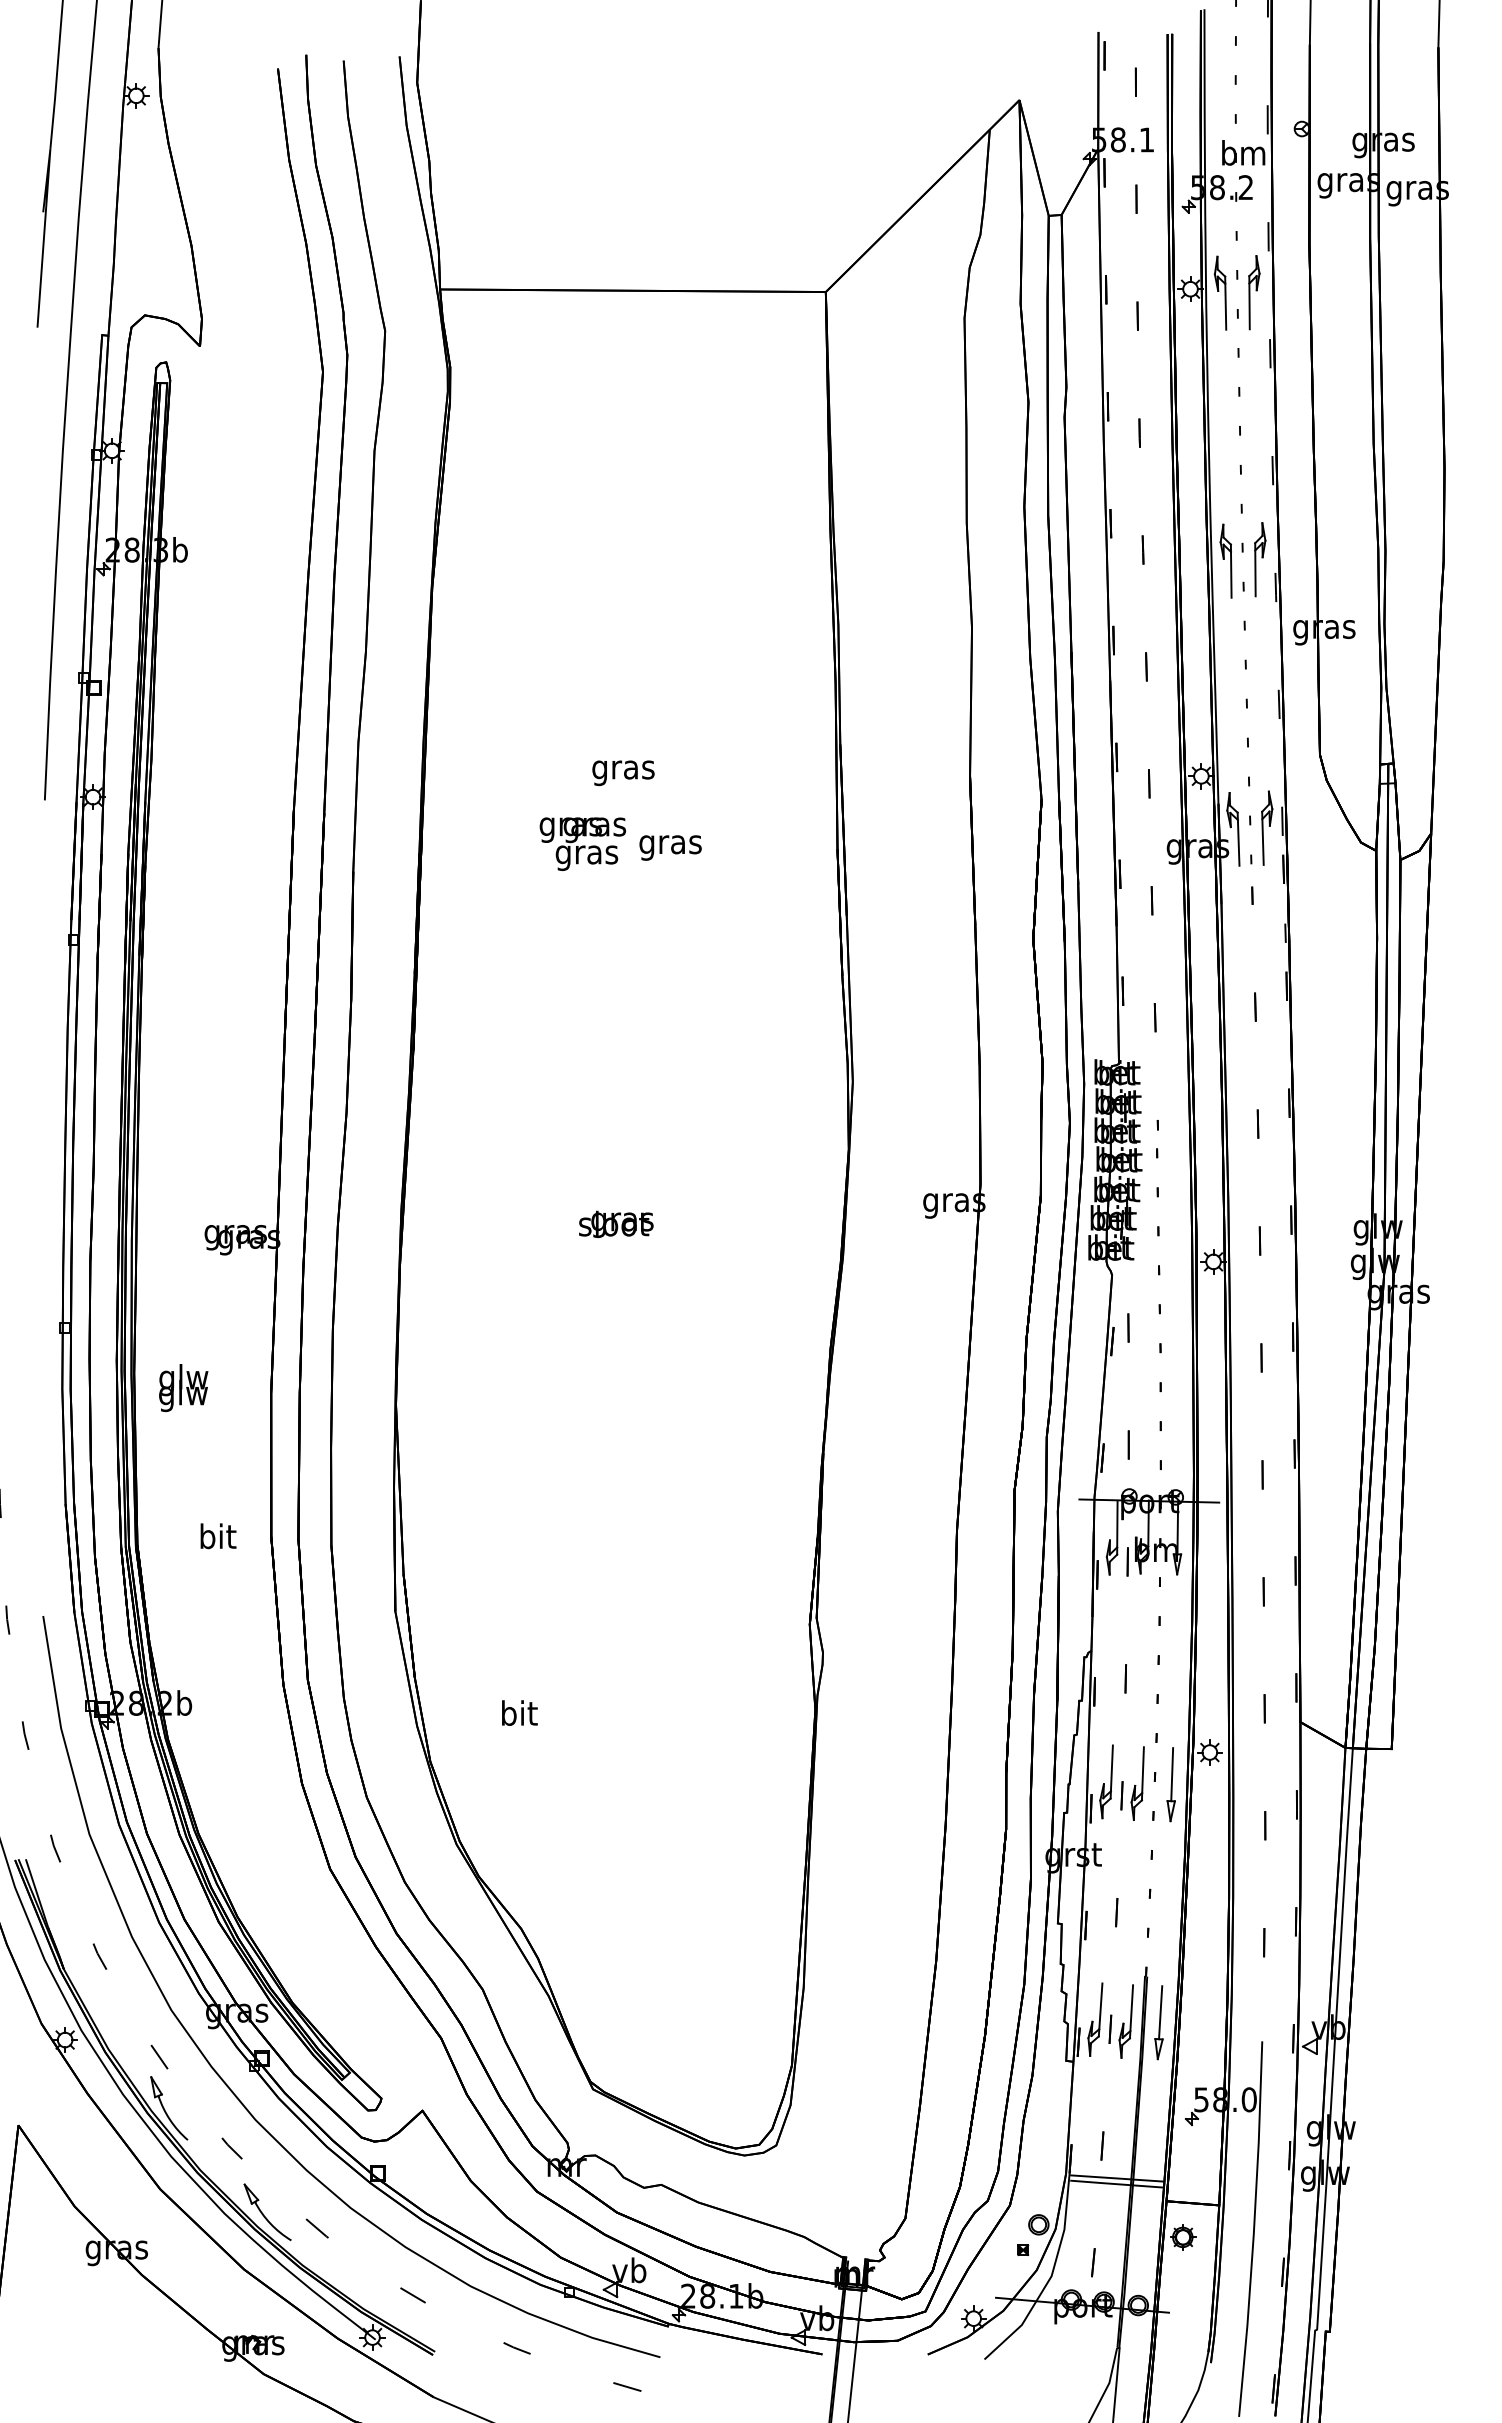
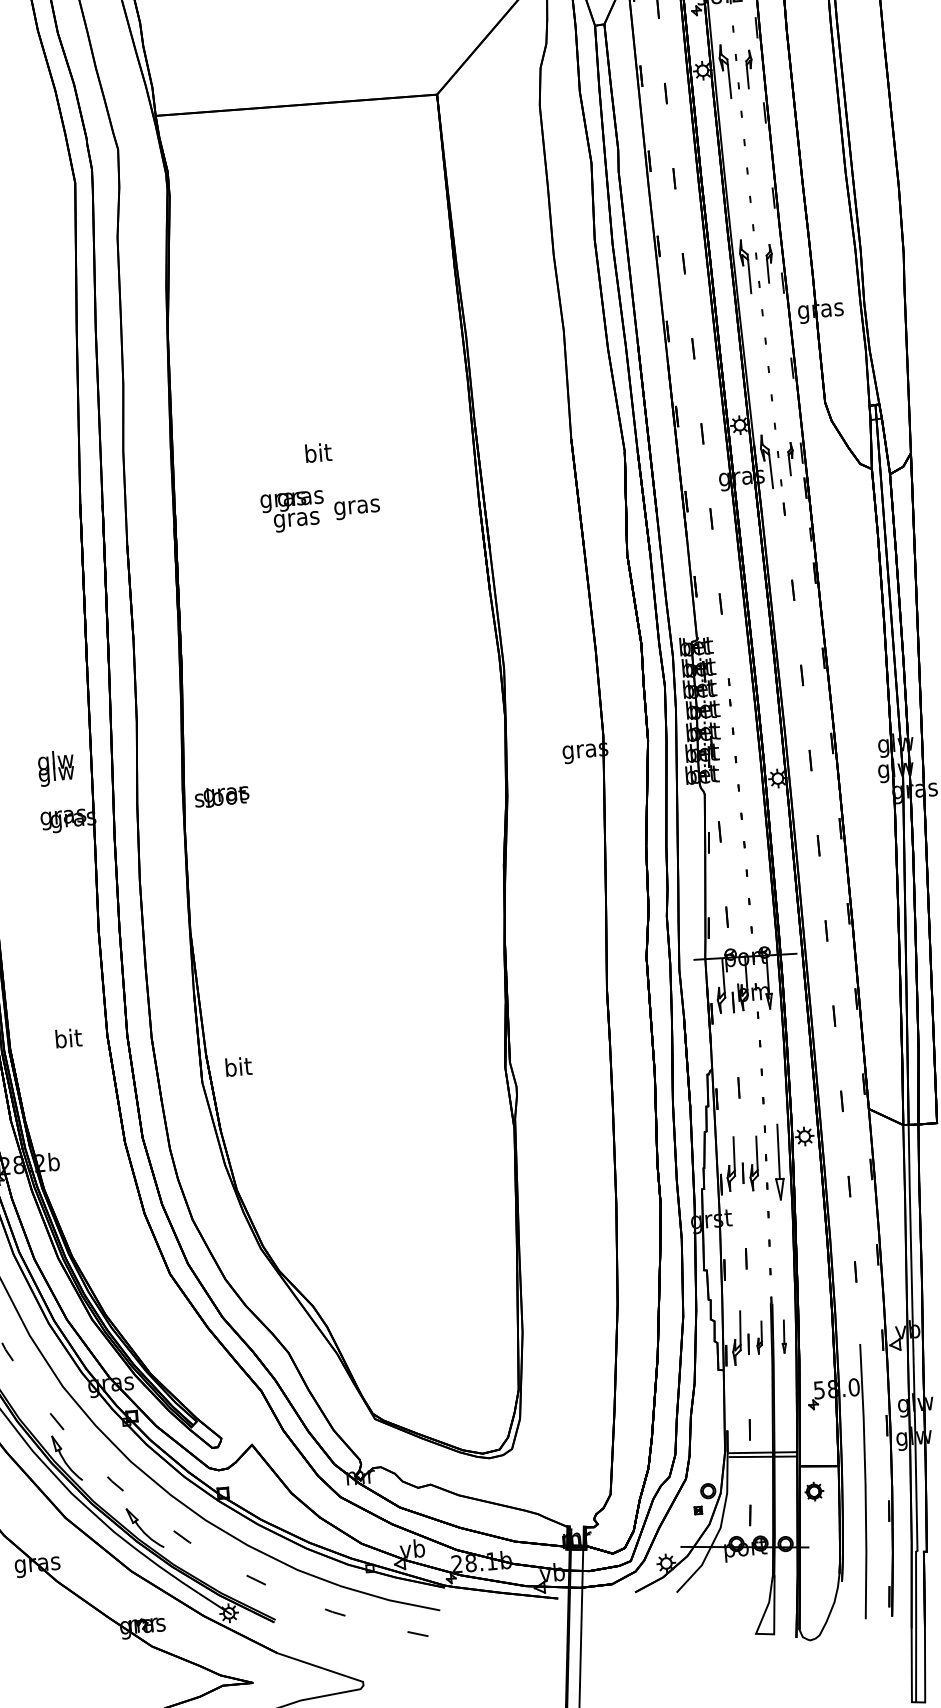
part: (1254, 292) -> (749, 69), size x0.7
part: (1260, 559) -> (770, 263), size x0.7
text: (623, 769) -> (318, 454), gras -> bit
part: (1267, 827) -> (791, 458), size x0.6
text: (616, 1223) -> (222, 796), moved
text: (183, 1388) -> (56, 768), moved
text: (519, 1712) -> (238, 1066), moved
part: (1170, 1784) -> (777, 1162), size x1.4
part: (1125, 2021) -> (759, 1337), size x0.6
part: (1158, 2022) -> (783, 1336), size x0.6

